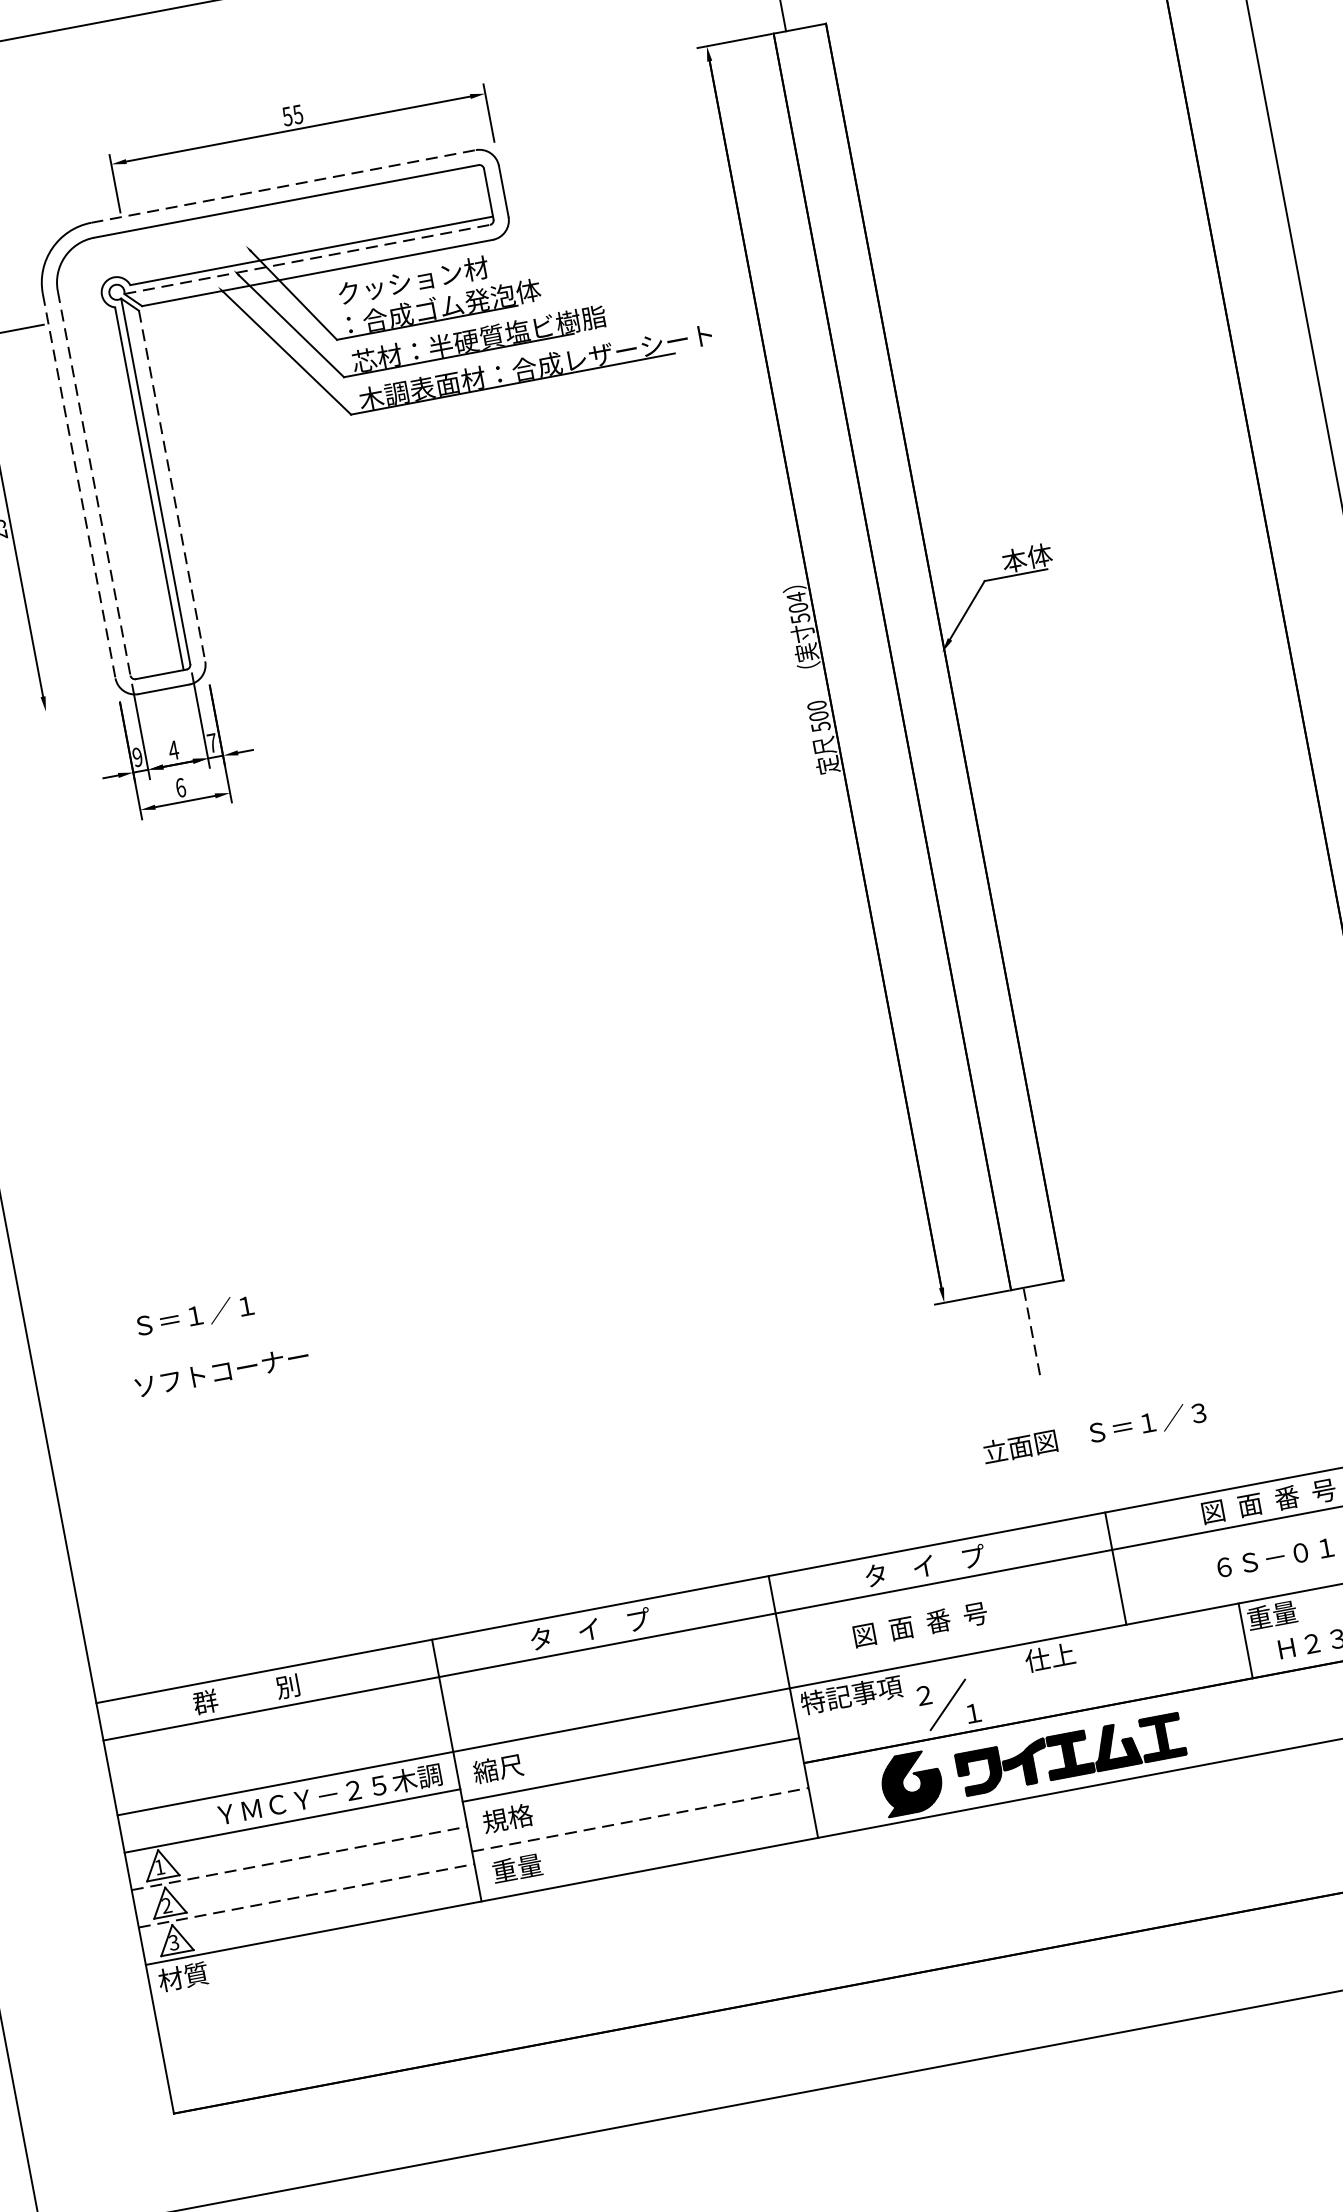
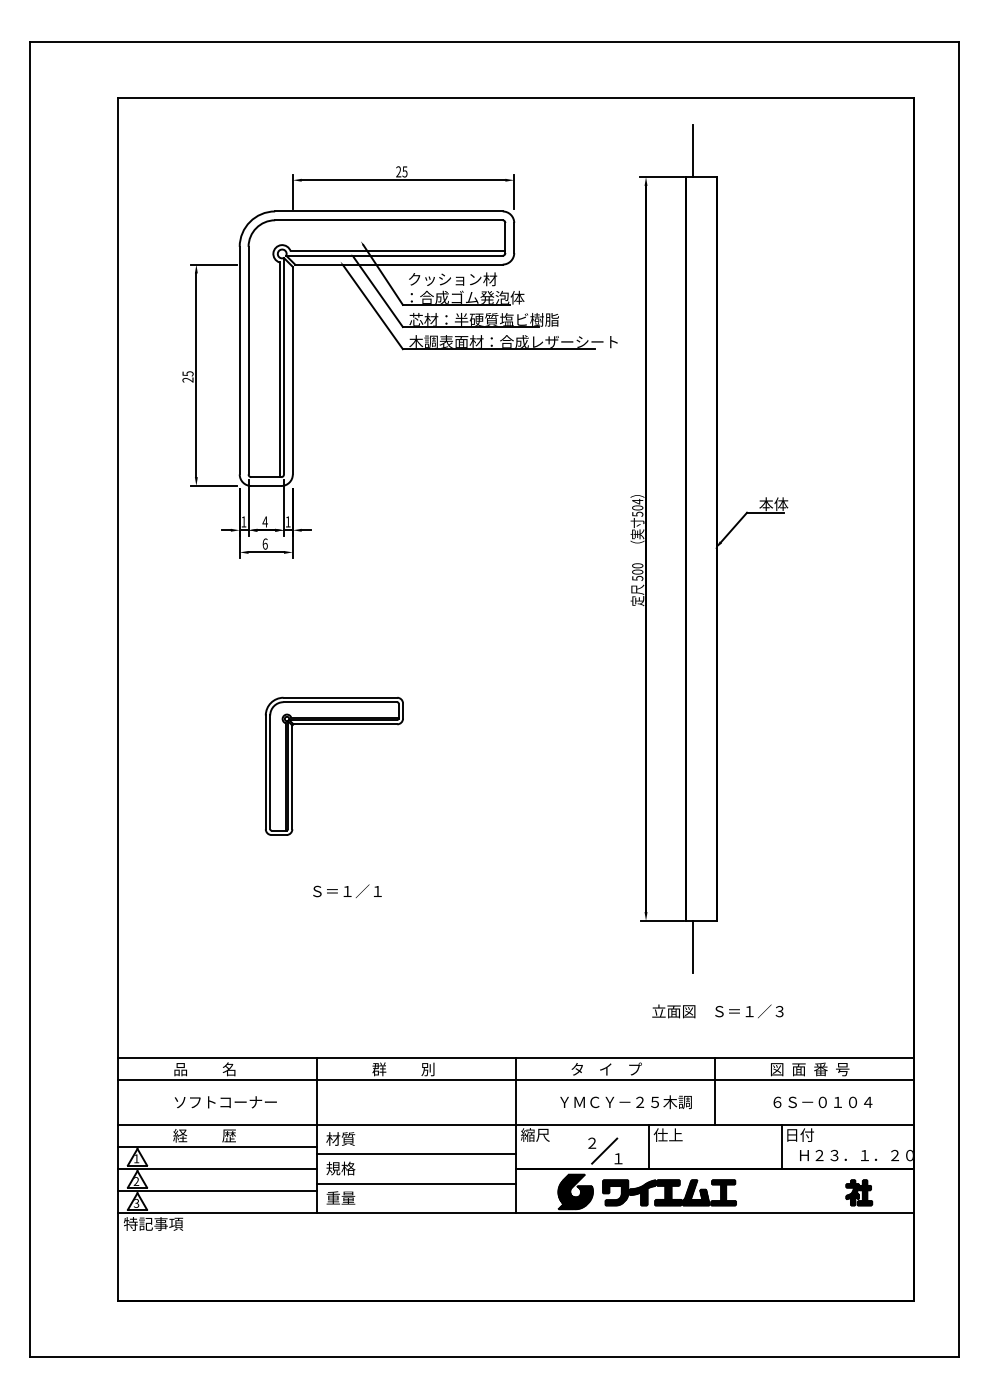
text: (287, 115) -> (398, 171), 55 -> 25
line: (282, 186) -> (388, 211), dashed -> solid
line: (308, 258) -> (395, 255), dashed -> solid
line: (93, 483) -> (248, 360), dashed -> solid
line: (78, 485) -> (239, 360), dashed -> solid
line: (171, 485) -> (292, 370), dashed -> solid
line: (74, 705) -> (213, 485), added
text: (211, 742) -> (287, 521), 7 -> 1
text: (136, 756) -> (243, 521), 9 -> 1
part: (353, 1070) -> (333, 724), added
text: (195, 1314) -> (347, 890), moved
line: (1030, 1331) -> (692, 946), dashed -> solid
text: (221, 1372) -> (225, 1102), moved
text: (1271, 1614) -> (799, 1134), 重量 -> 日付
text: (965, 1616) -> (624, 1102), 図  面  番  号 -> ＹＭＣＹ－２５木調
text: (588, 1629) -> (407, 1069), タ    イ    プ -> 群          別
line: (1020, 1683) -> (648, 1146), added
text: (245, 1694) -> (204, 1069), 群          別 -> 品          名
text: (851, 1694) -> (550, 1134), 特記事項 -> 縮尺
text: (497, 1767) -> (340, 1138), 縮尺 -> 材質
text: (327, 1794) -> (240, 1135), ＹＭＣＹ－２５木調 -> 経          歴
line: (640, 1819) -> (416, 1183), dashed -> solid
line: (299, 1857) -> (217, 1168), dashed -> solid
line: (306, 1894) -> (217, 1190), dashed -> solid
text: (208, 1971) -> (153, 1223), 材質 -> 特記事項

